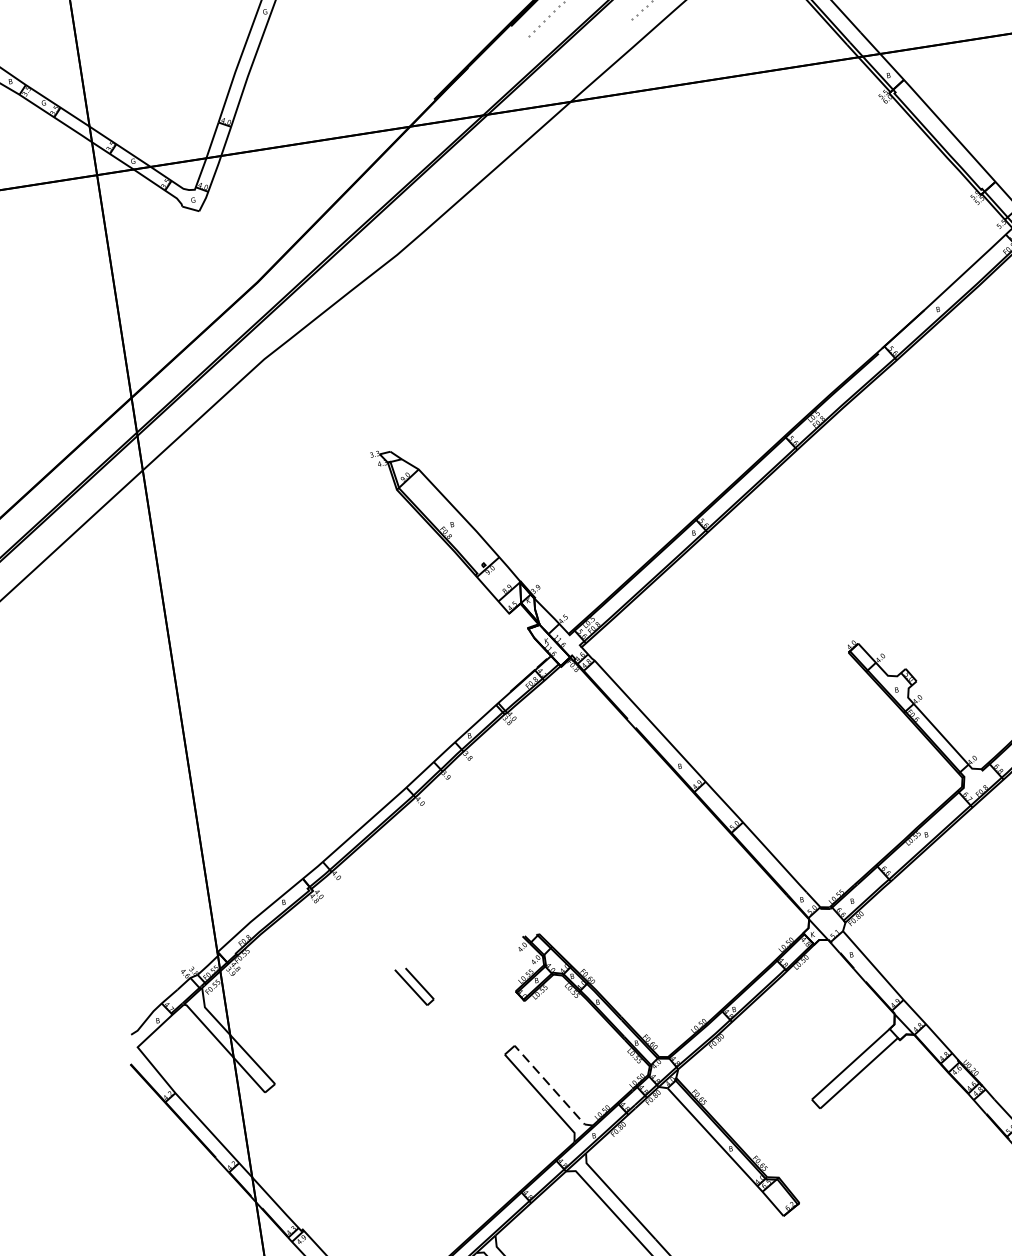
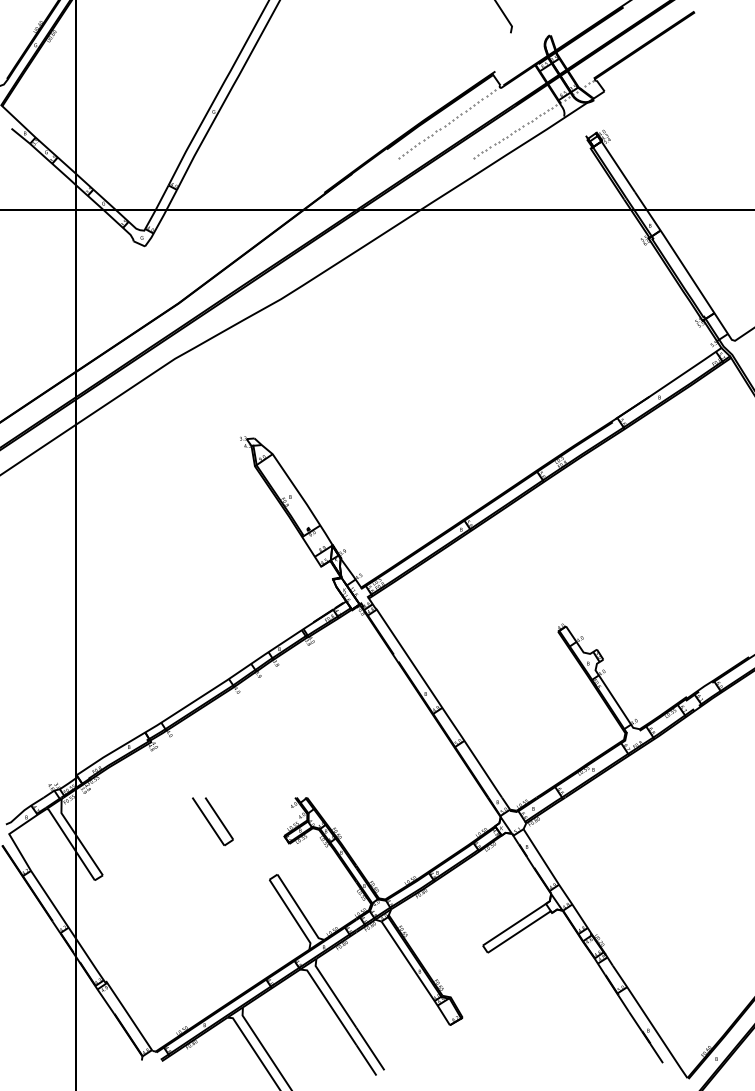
part: (414, 986) -> (212, 821), size x1.67
line: (552, 1087) -> (299, 908), dashed -> solid

